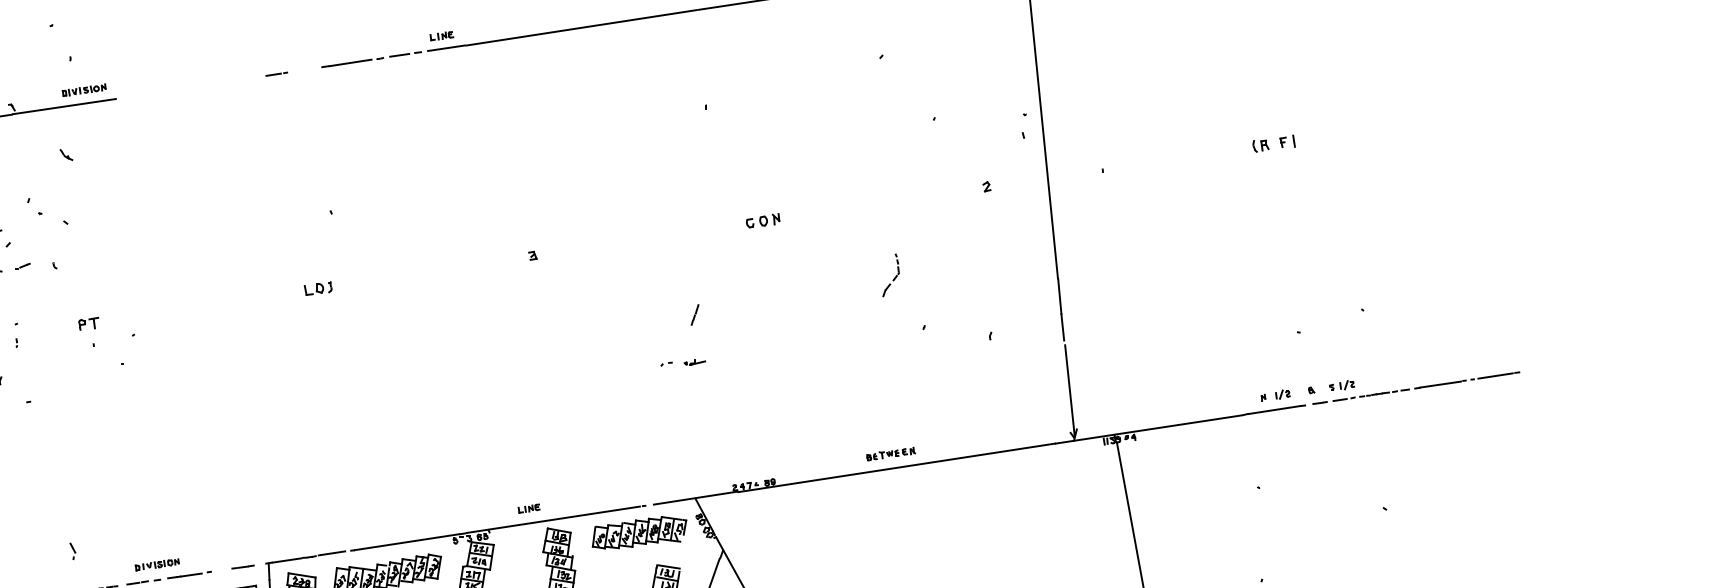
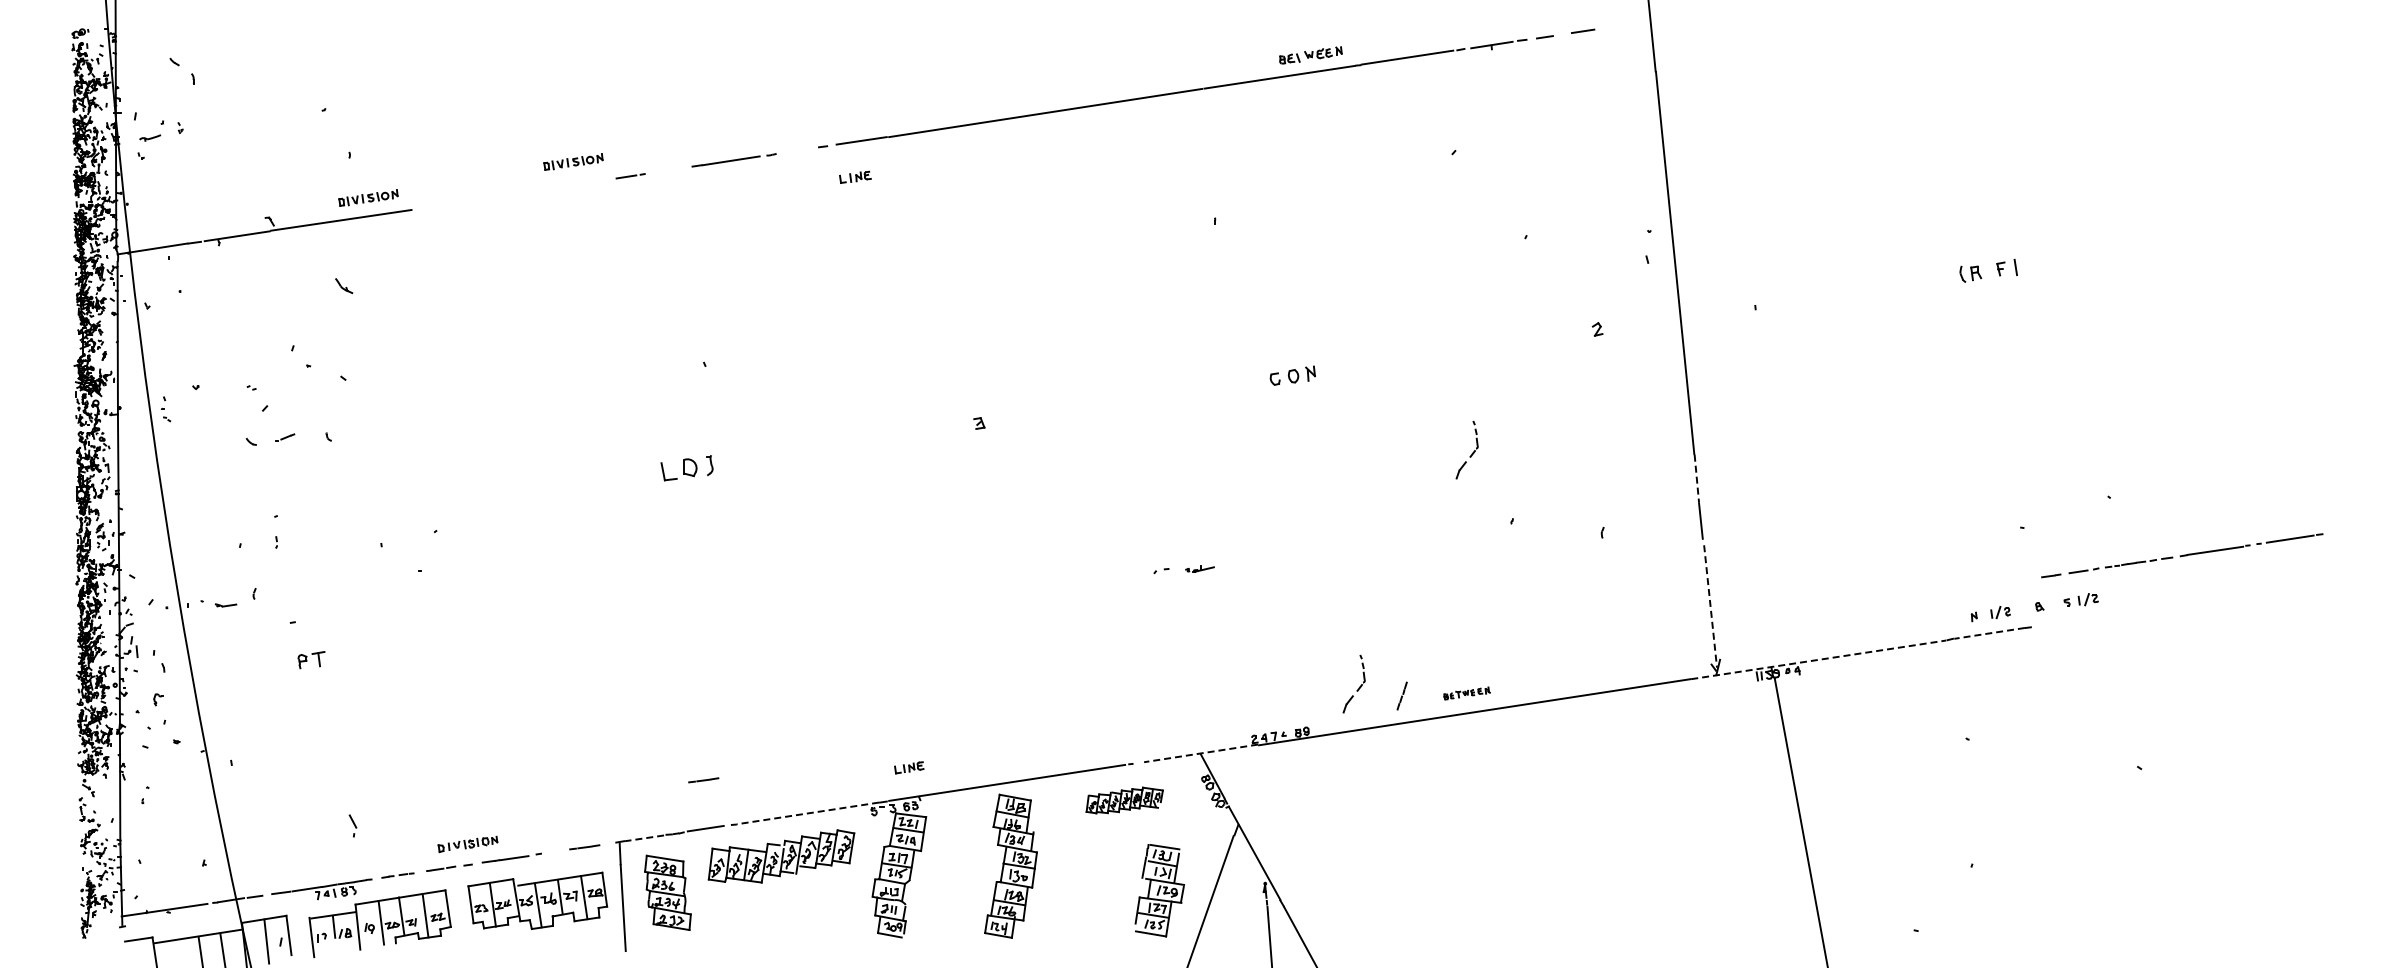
part: (441, 35) -> (855, 176), moved
line: (399, 55) -> (797, 150), removed
part: (234, 63) -> (573, 161), added
part: (317, 288) -> (686, 467), size x1.4
line: (1059, 296) -> (1696, 479), solid -> dashed
line: (694, 314) -> (1401, 695), moved
part: (88, 324) -> (311, 660), moved
part: (1416, 388) -> (2182, 555), moved
line: (1069, 390) -> (1710, 606), solid -> dashed
line: (1274, 410) -> (1989, 633), solid -> dashed
line: (1149, 429) -> (1818, 659), solid -> dashed
part: (811, 449) -> (1358, 687), added
part: (890, 454) -> (1466, 693), size x0.7
line: (696, 498) -> (1201, 753), solid -> dashed
part: (529, 508) -> (909, 767), moved
line: (330, 518) -> (703, 780), added
part: (639, 532) -> (1124, 800), size x0.6
line: (406, 542) -> (807, 813), solid -> dashed
line: (286, 560) -> (644, 838), solid -> dashed

